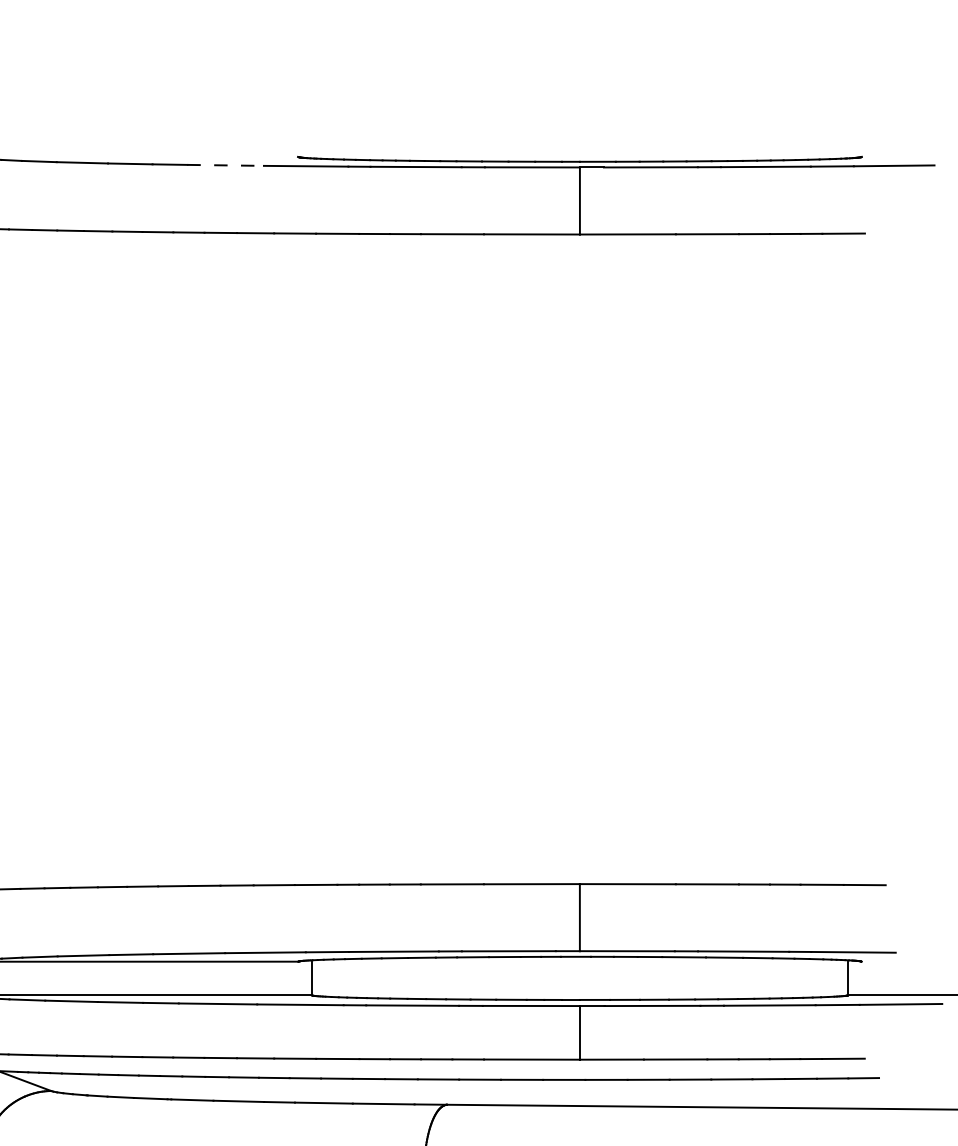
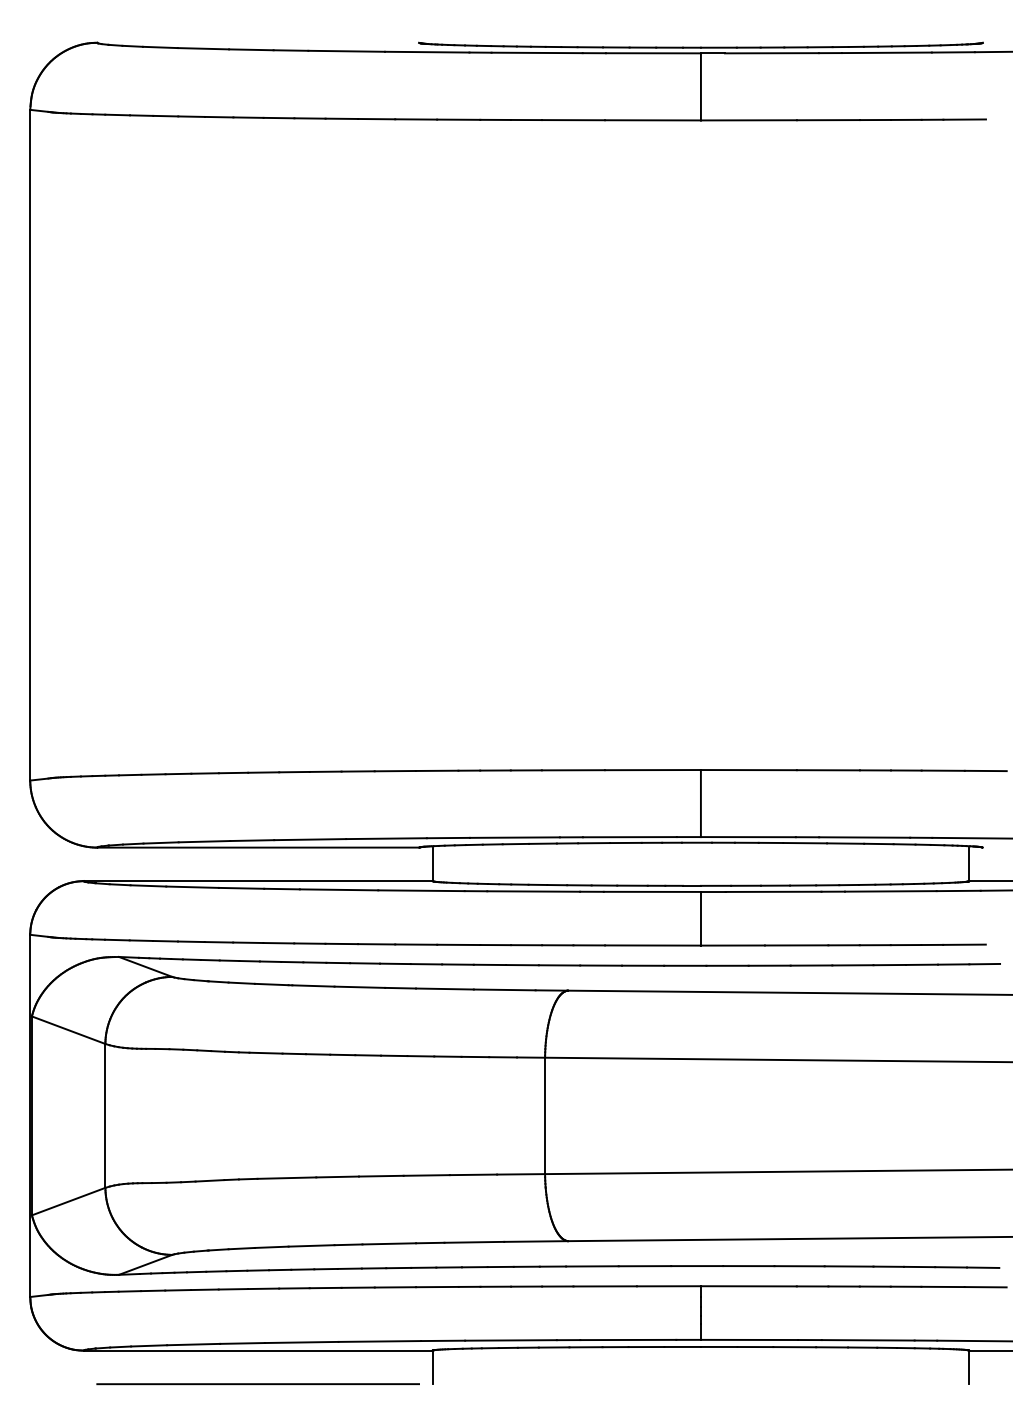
line: (226, 165) -> (347, 51), dashed -> solid

